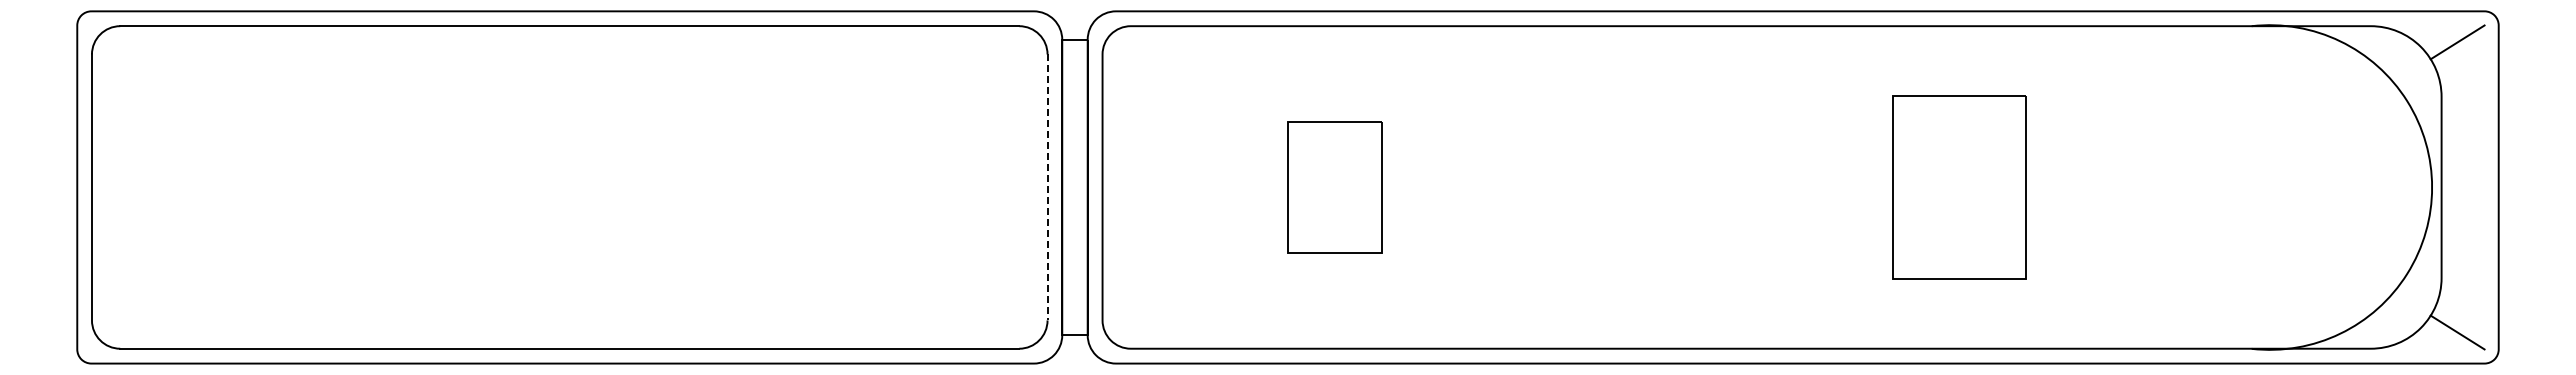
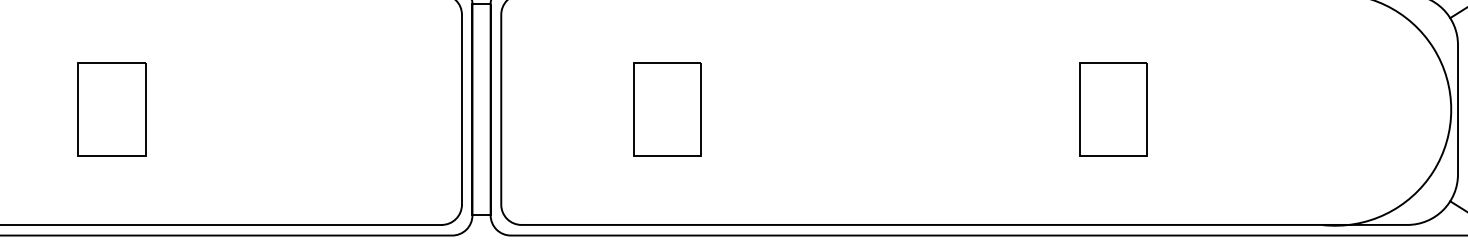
part: (557, 187) -> (111, 109), added
line: (1047, 187) -> (461, 109), dashed -> solid
part: (1959, 187) -> (1113, 109), size x0.71

